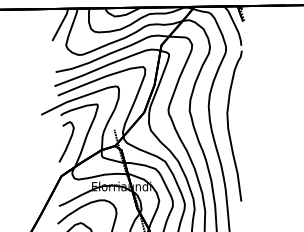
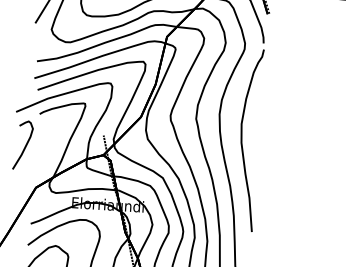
curve: (68, 141) -> (25, 144), moved

